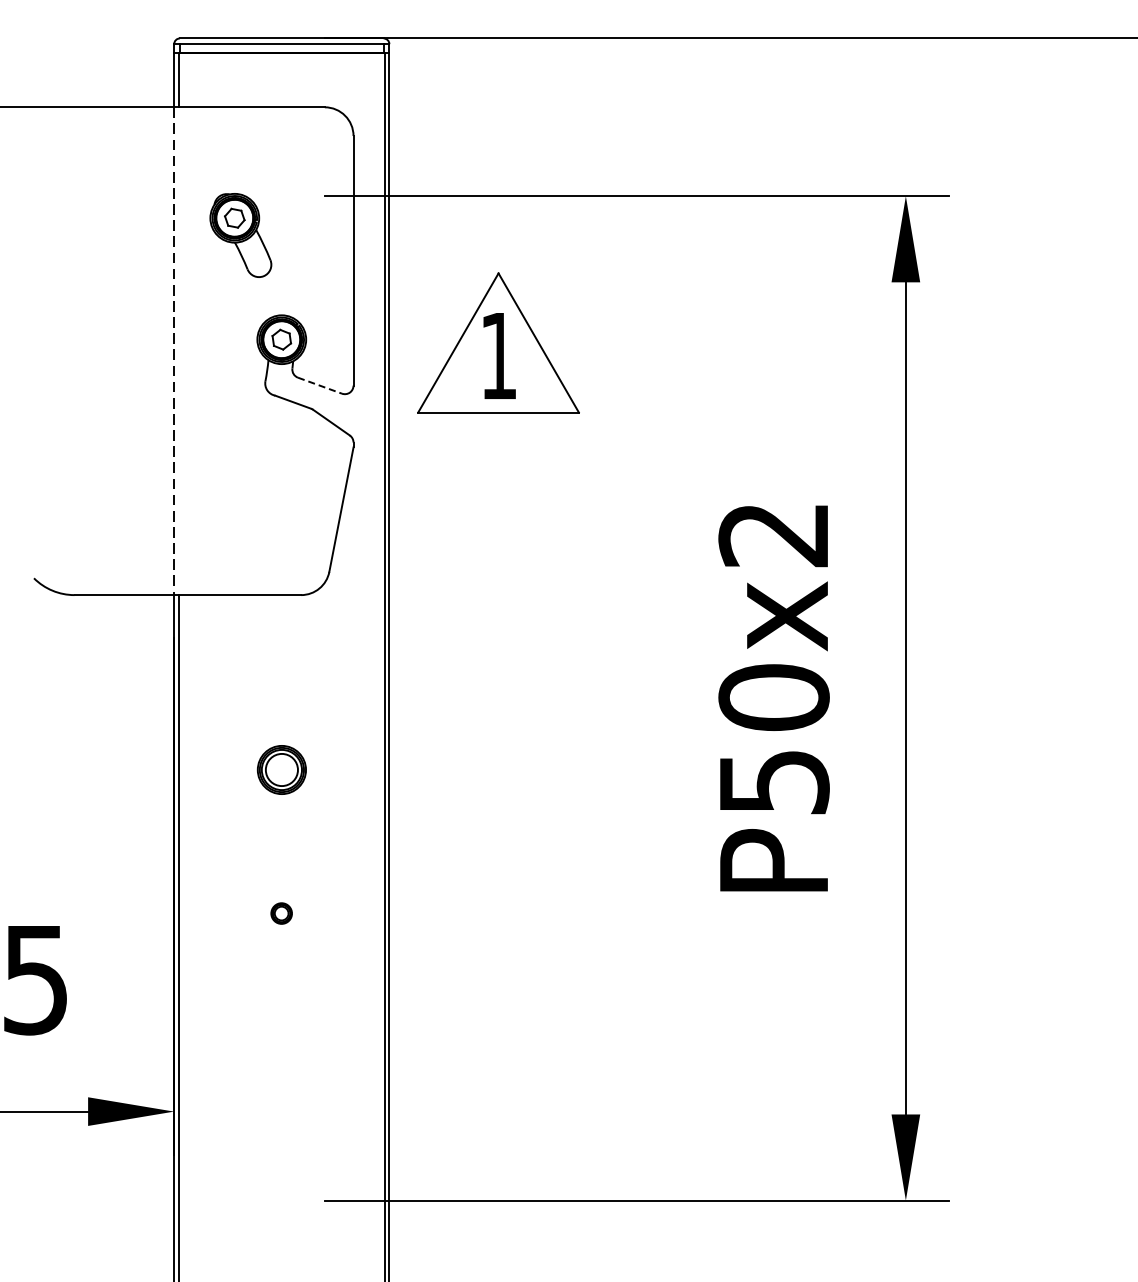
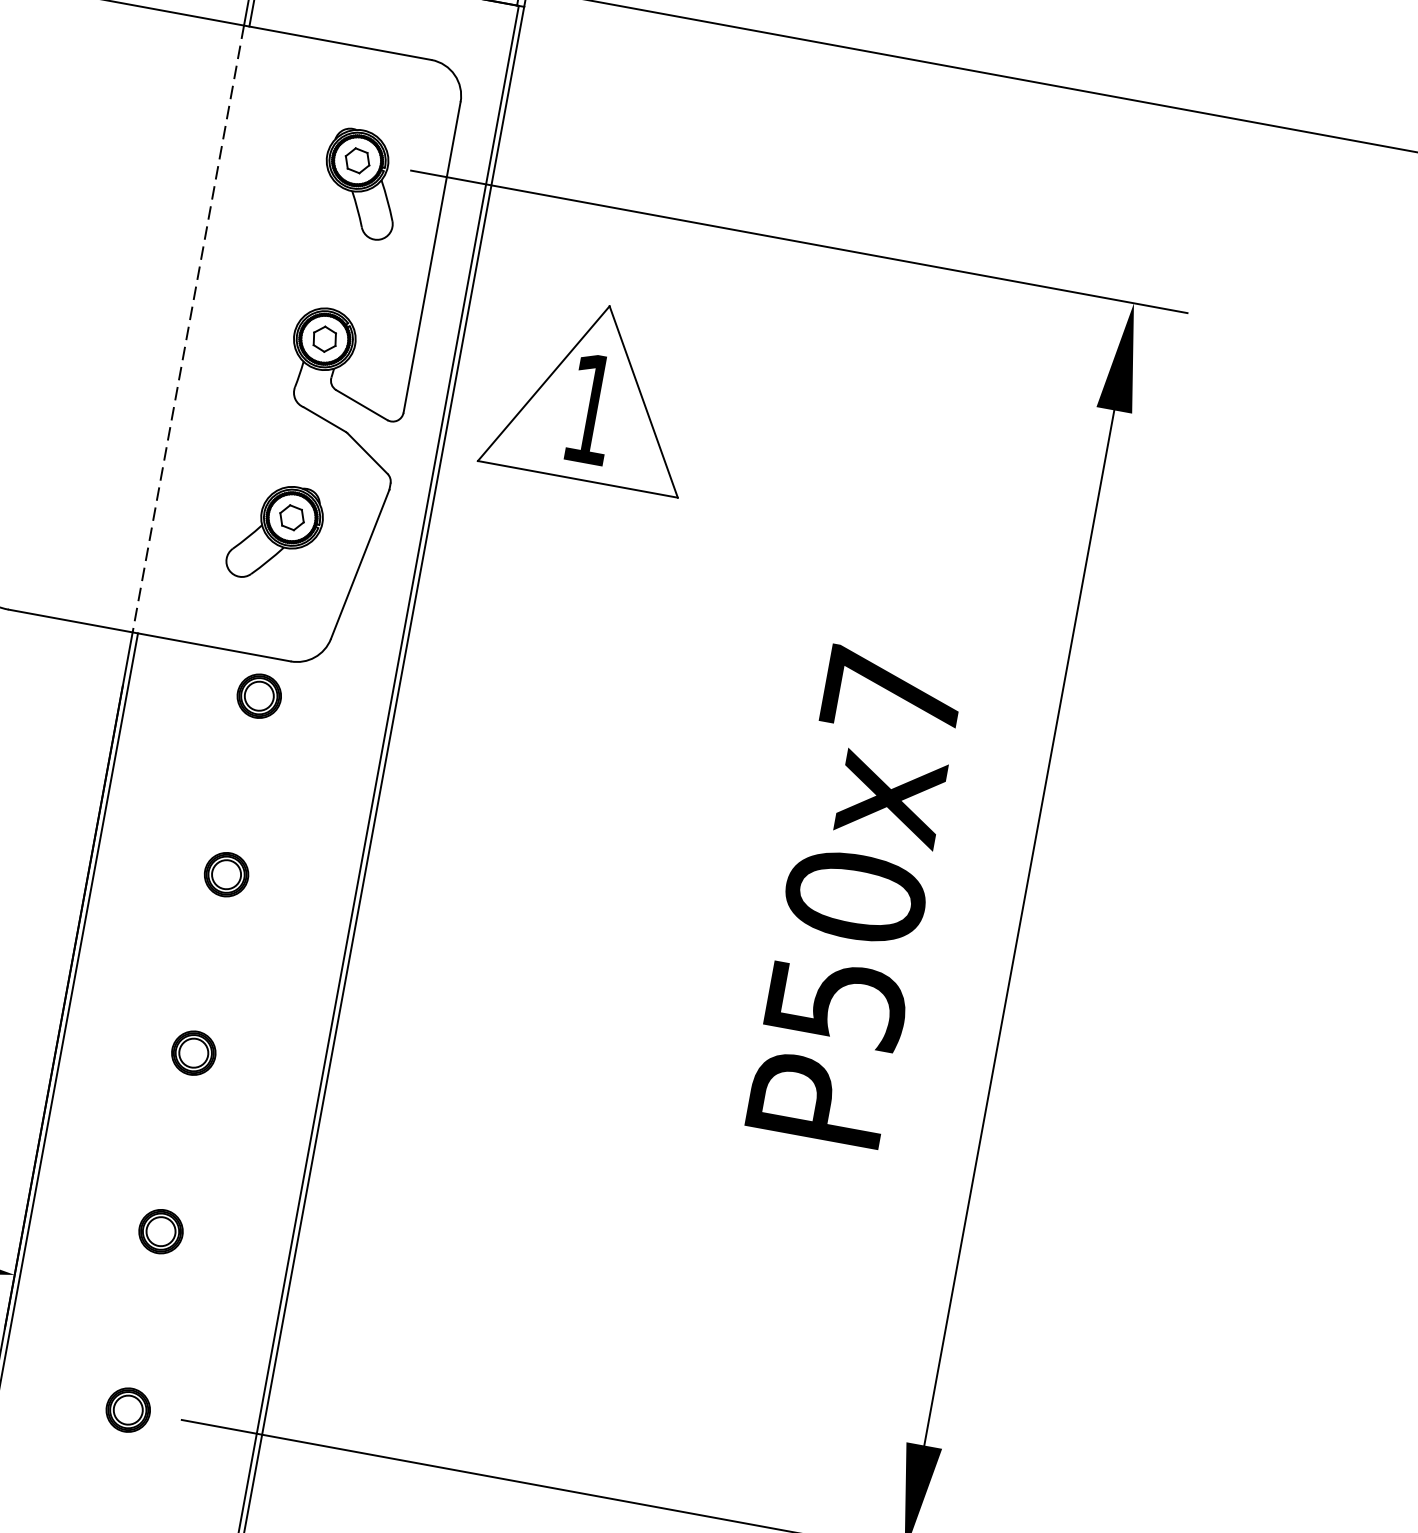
part: (240, 235) -> (360, 183), moved
line: (320, 385) -> (362, 405), dashed -> solid
part: (271, 497) -> (276, 533), added
text: (772, 535) -> (890, 694), P50x2 -> P50x7
part: (281, 626) -> (258, 695), added
part: (281, 770) -> (226, 875), size x0.71
part: (281, 913) -> (193, 1052), size x1.67
part: (281, 1057) -> (160, 1232), added
part: (281, 1200) -> (127, 1410), added

